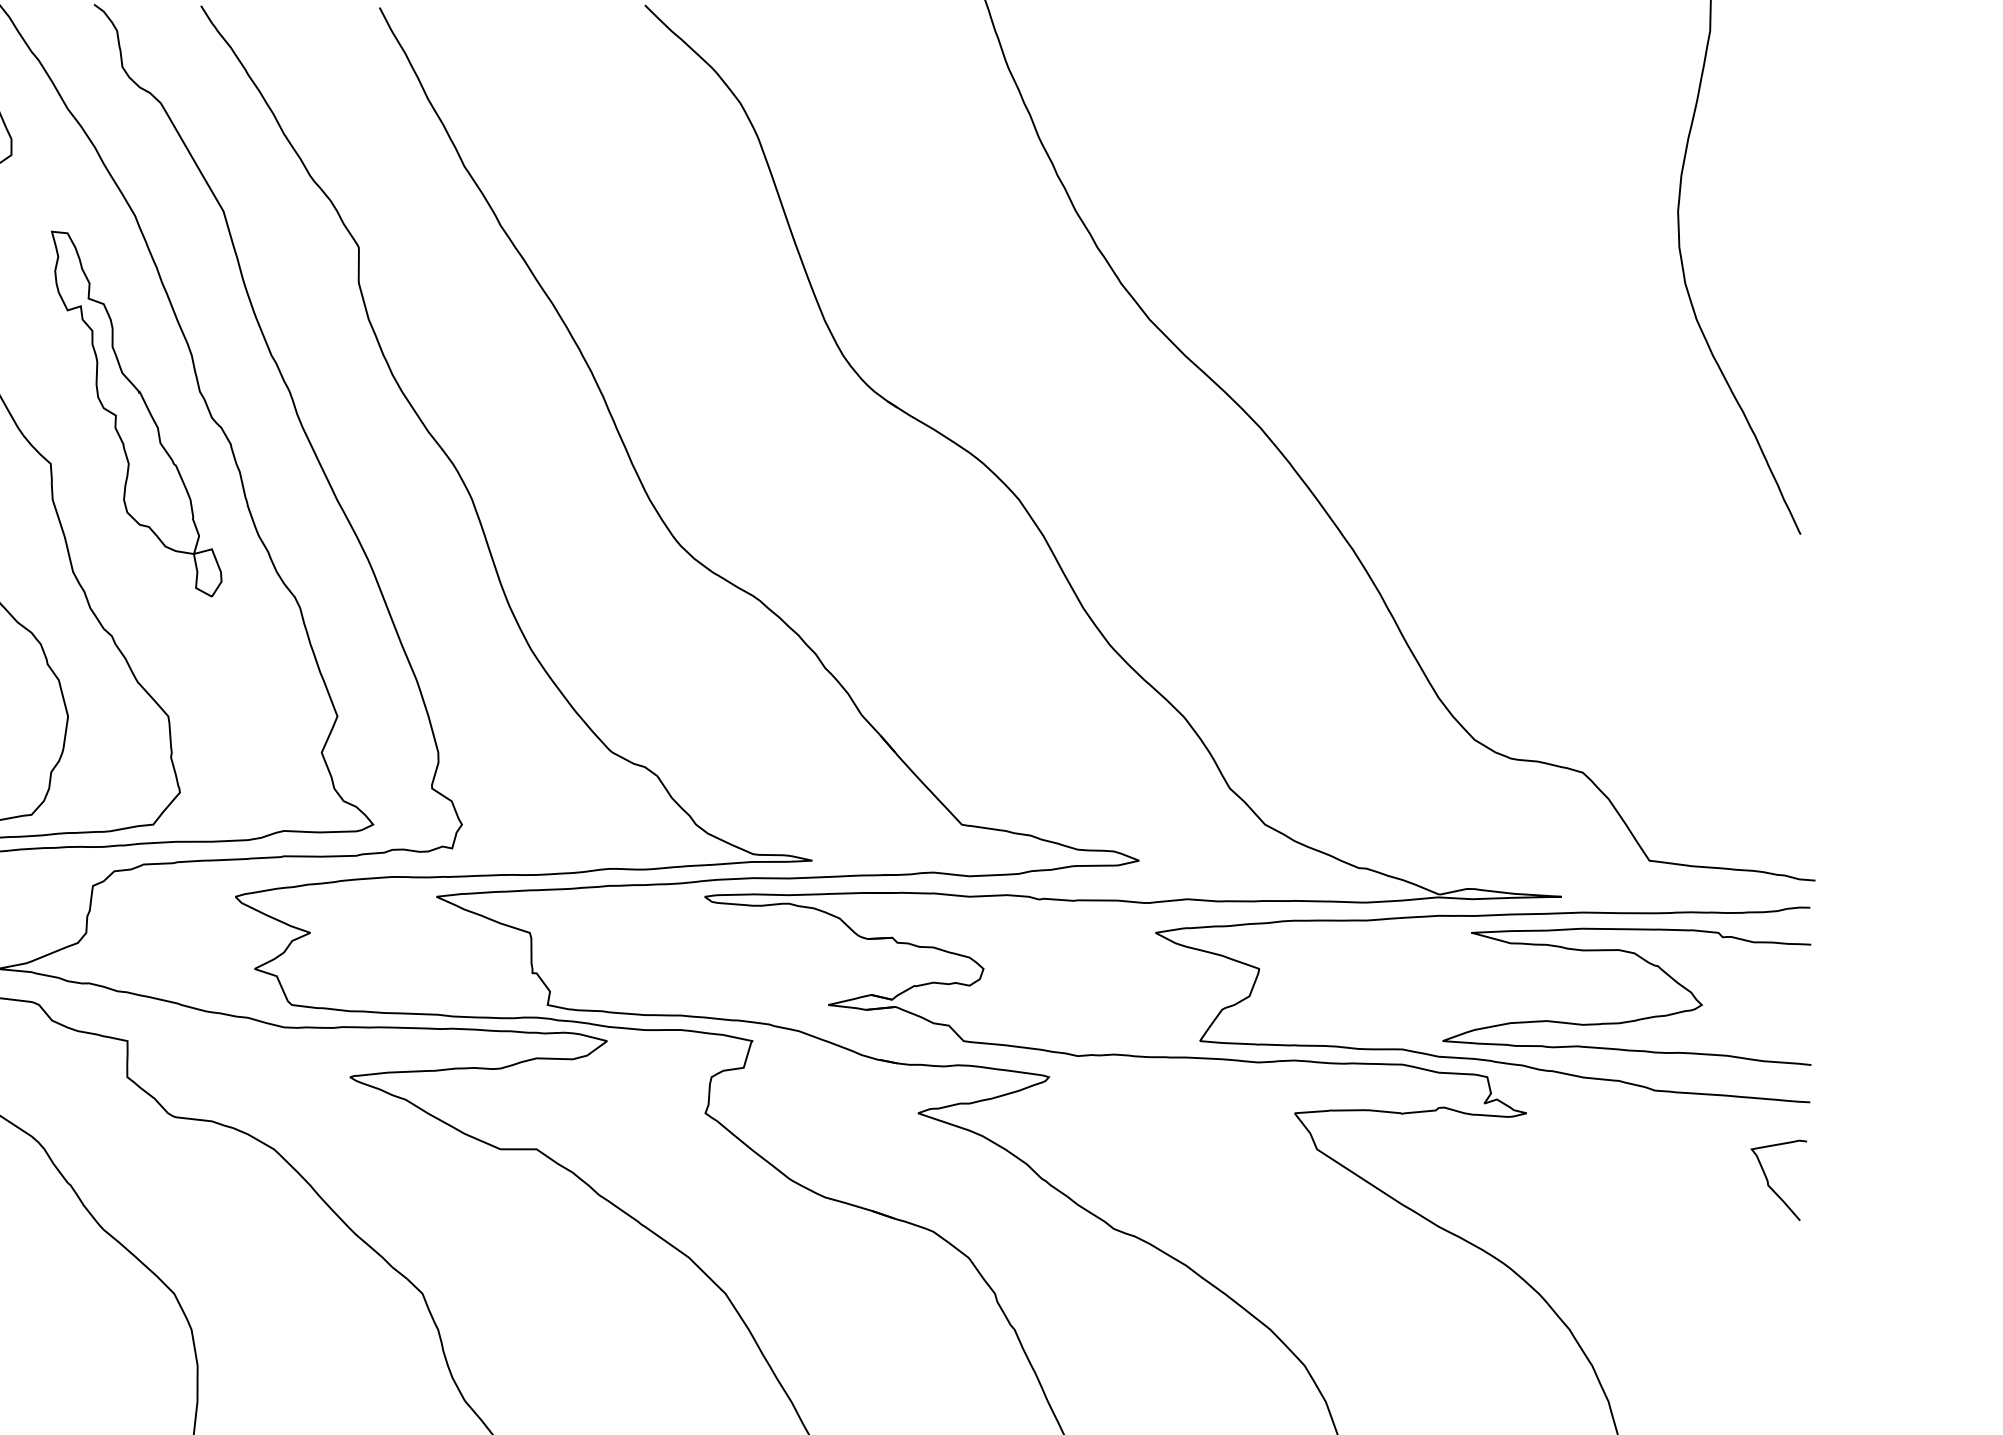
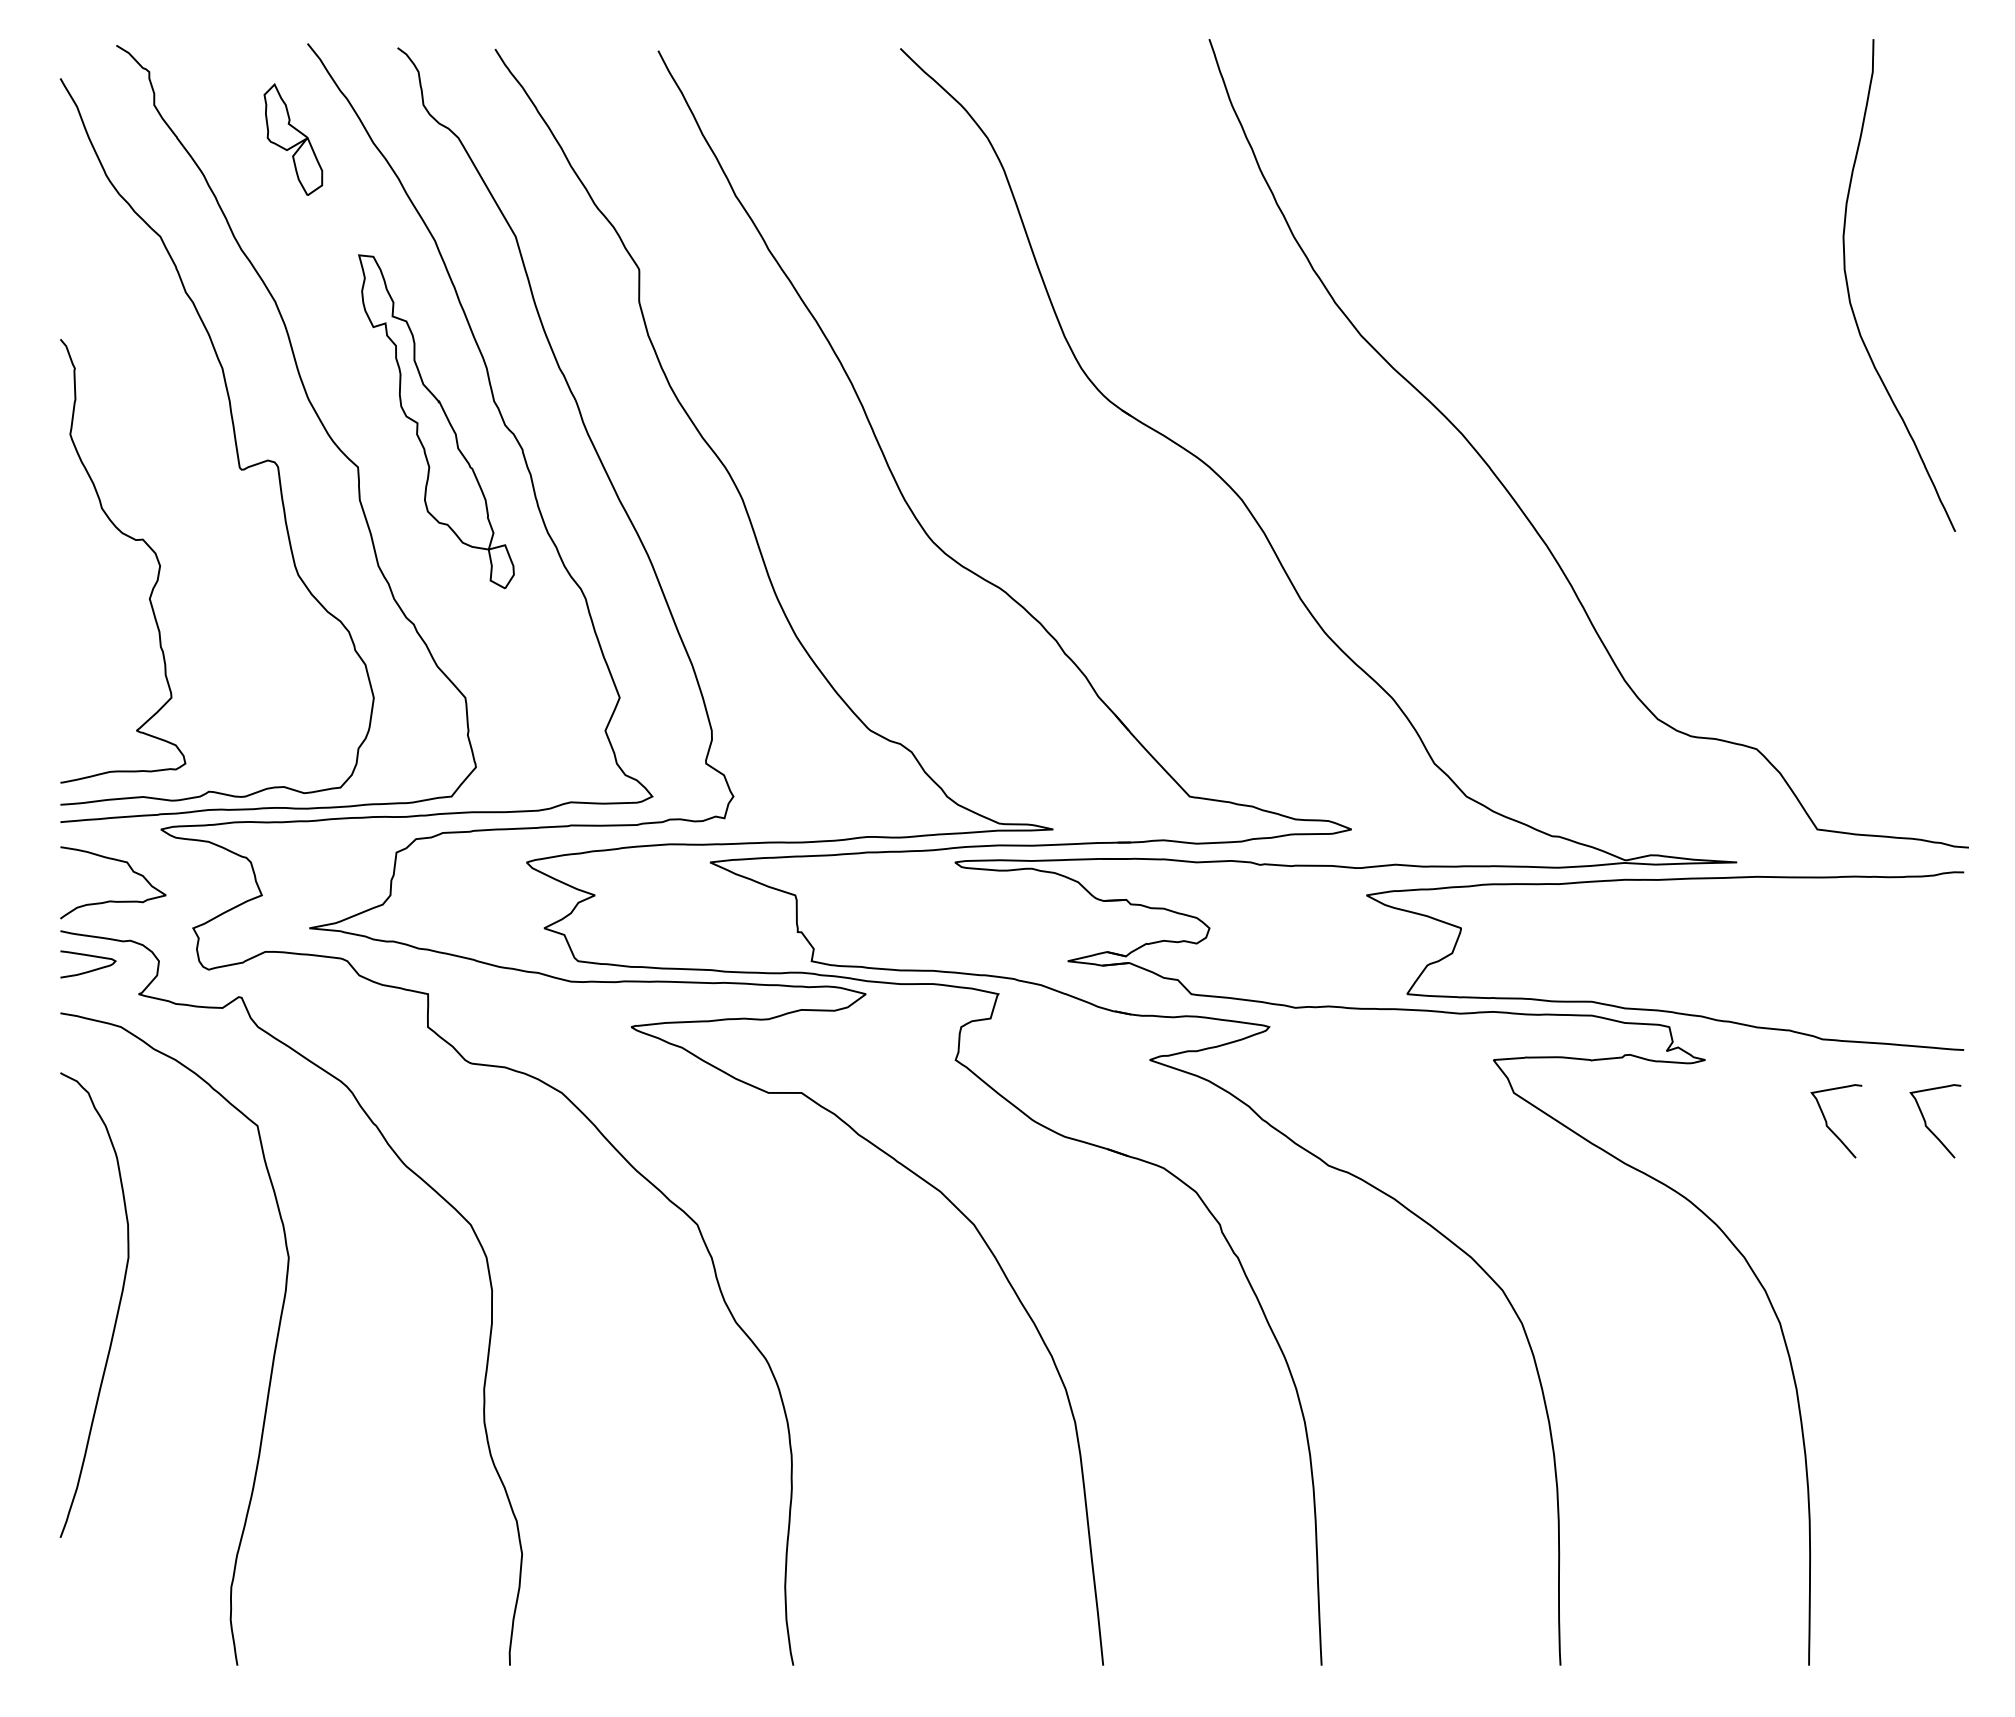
curve: (1626, 1020) -> (1796, 975), removed
curve: (1660, 1181) -> (1827, 1122), added

